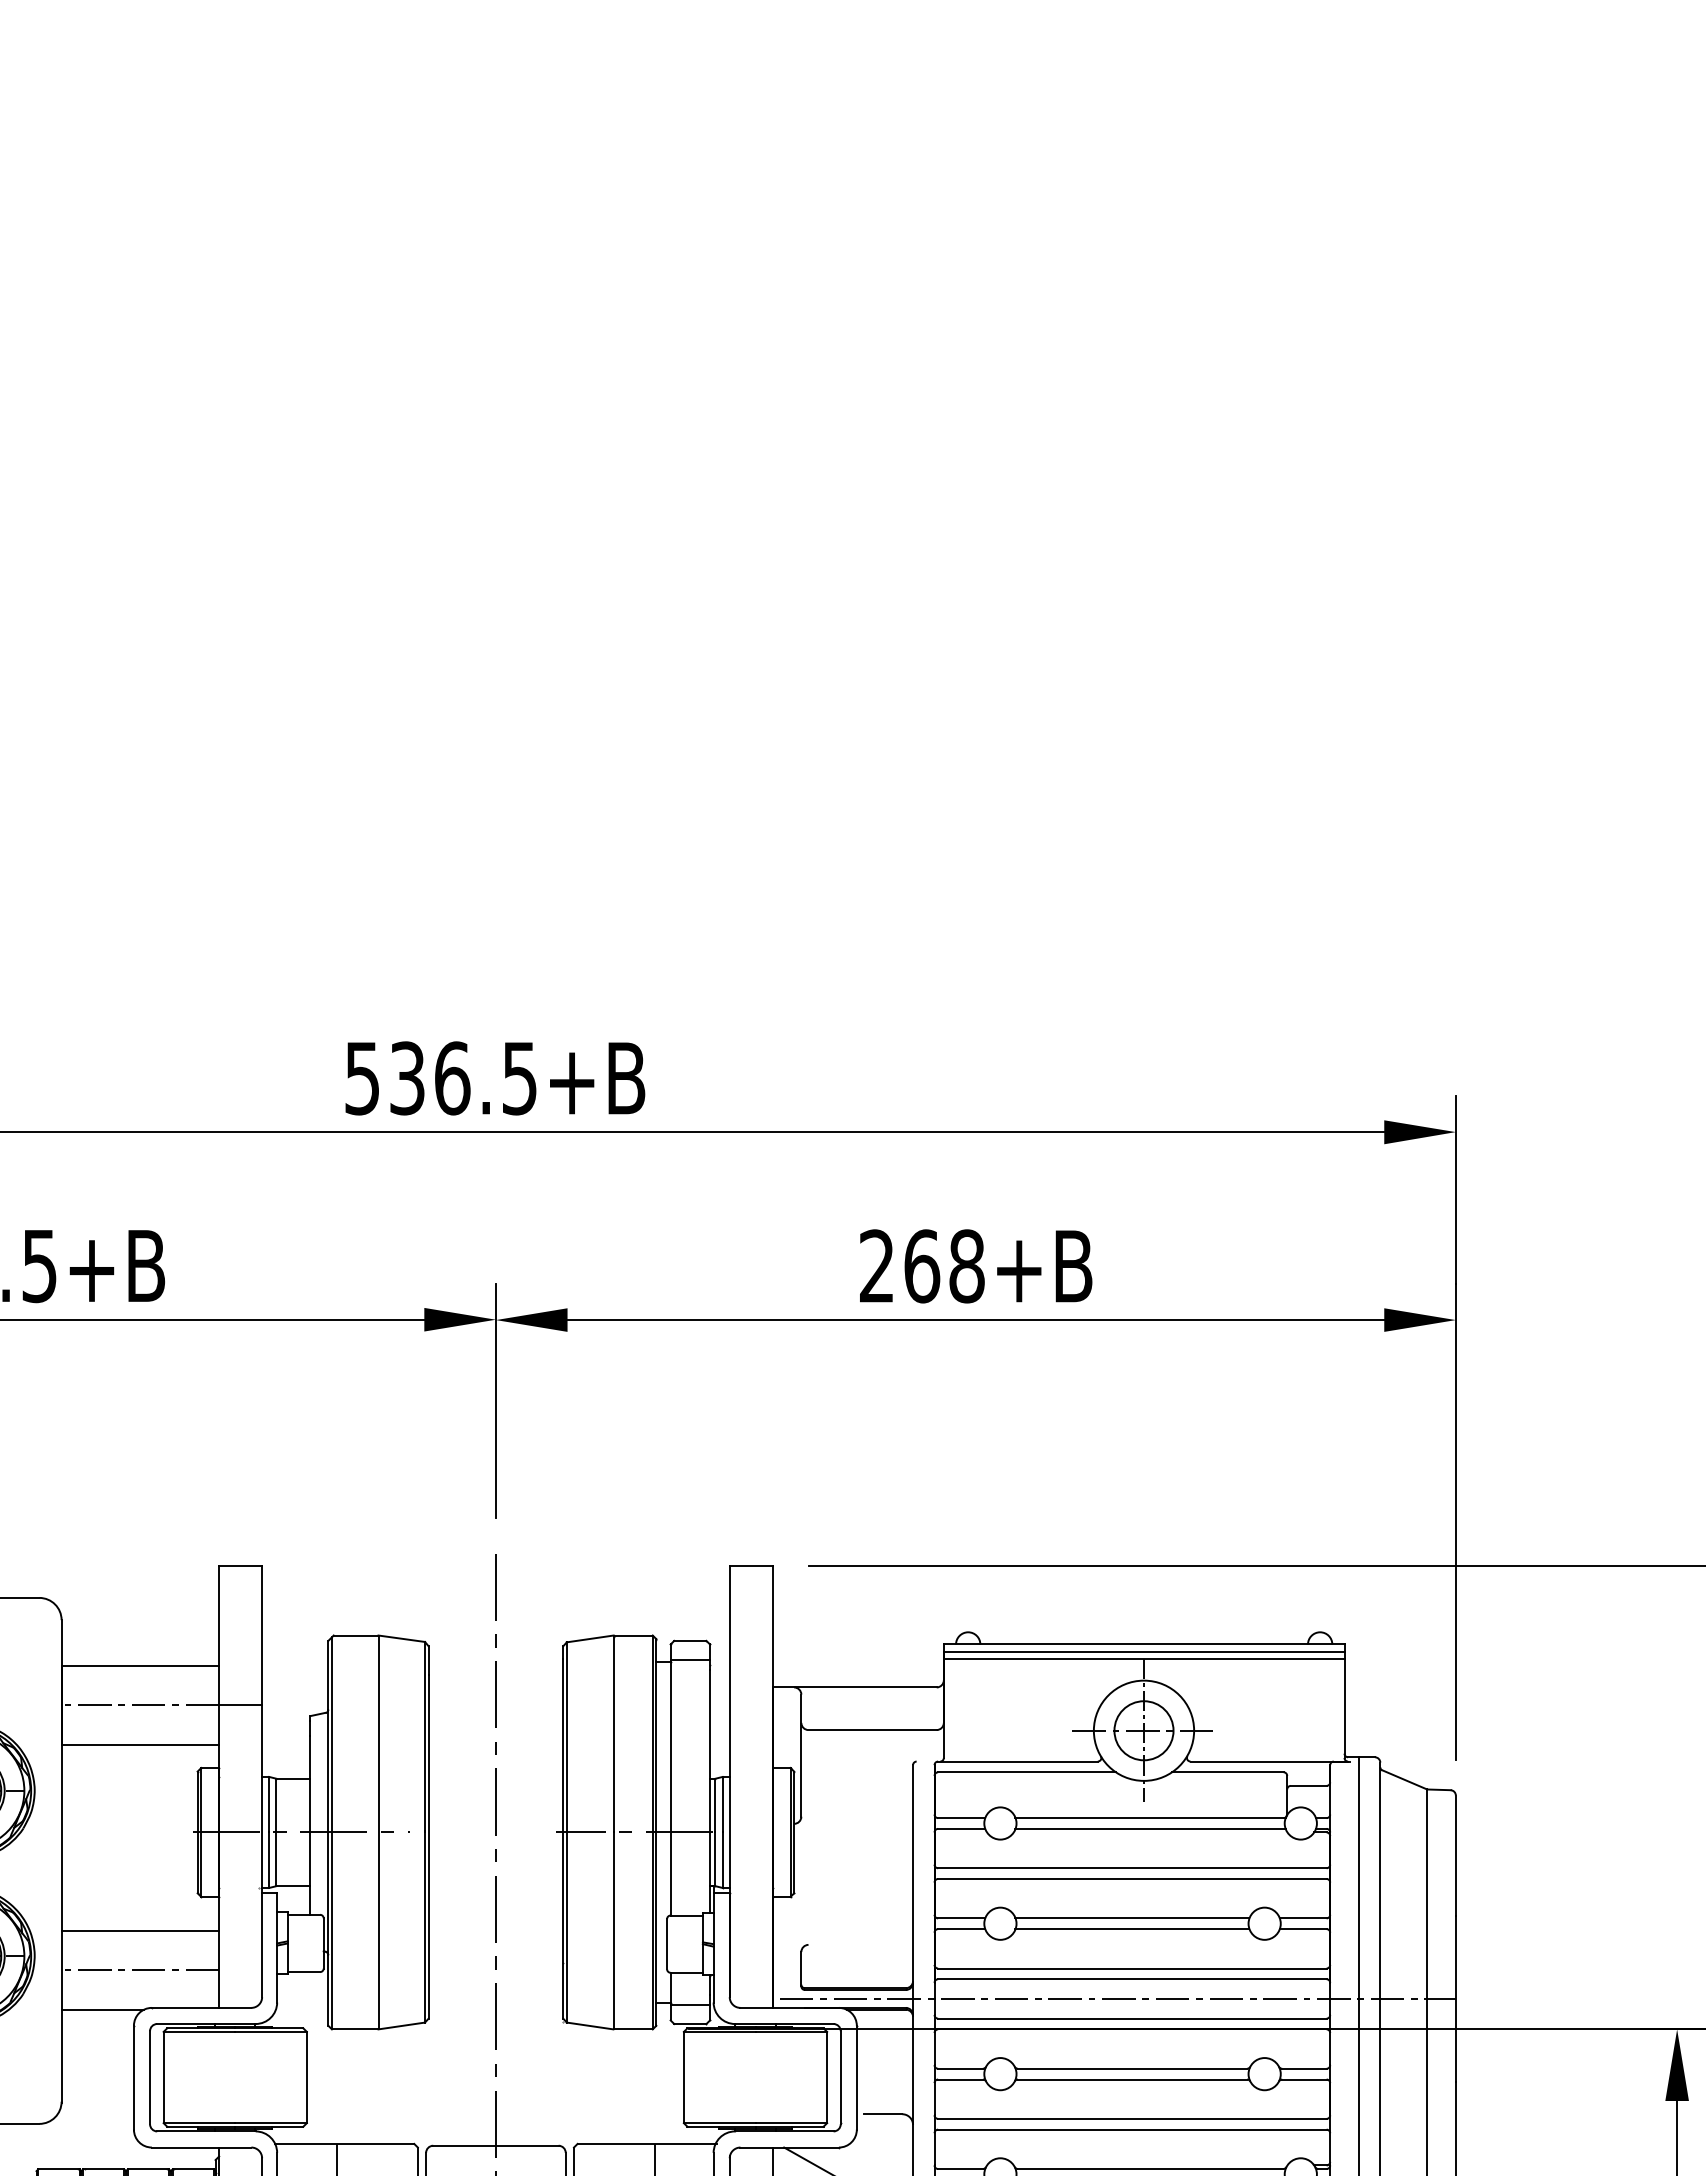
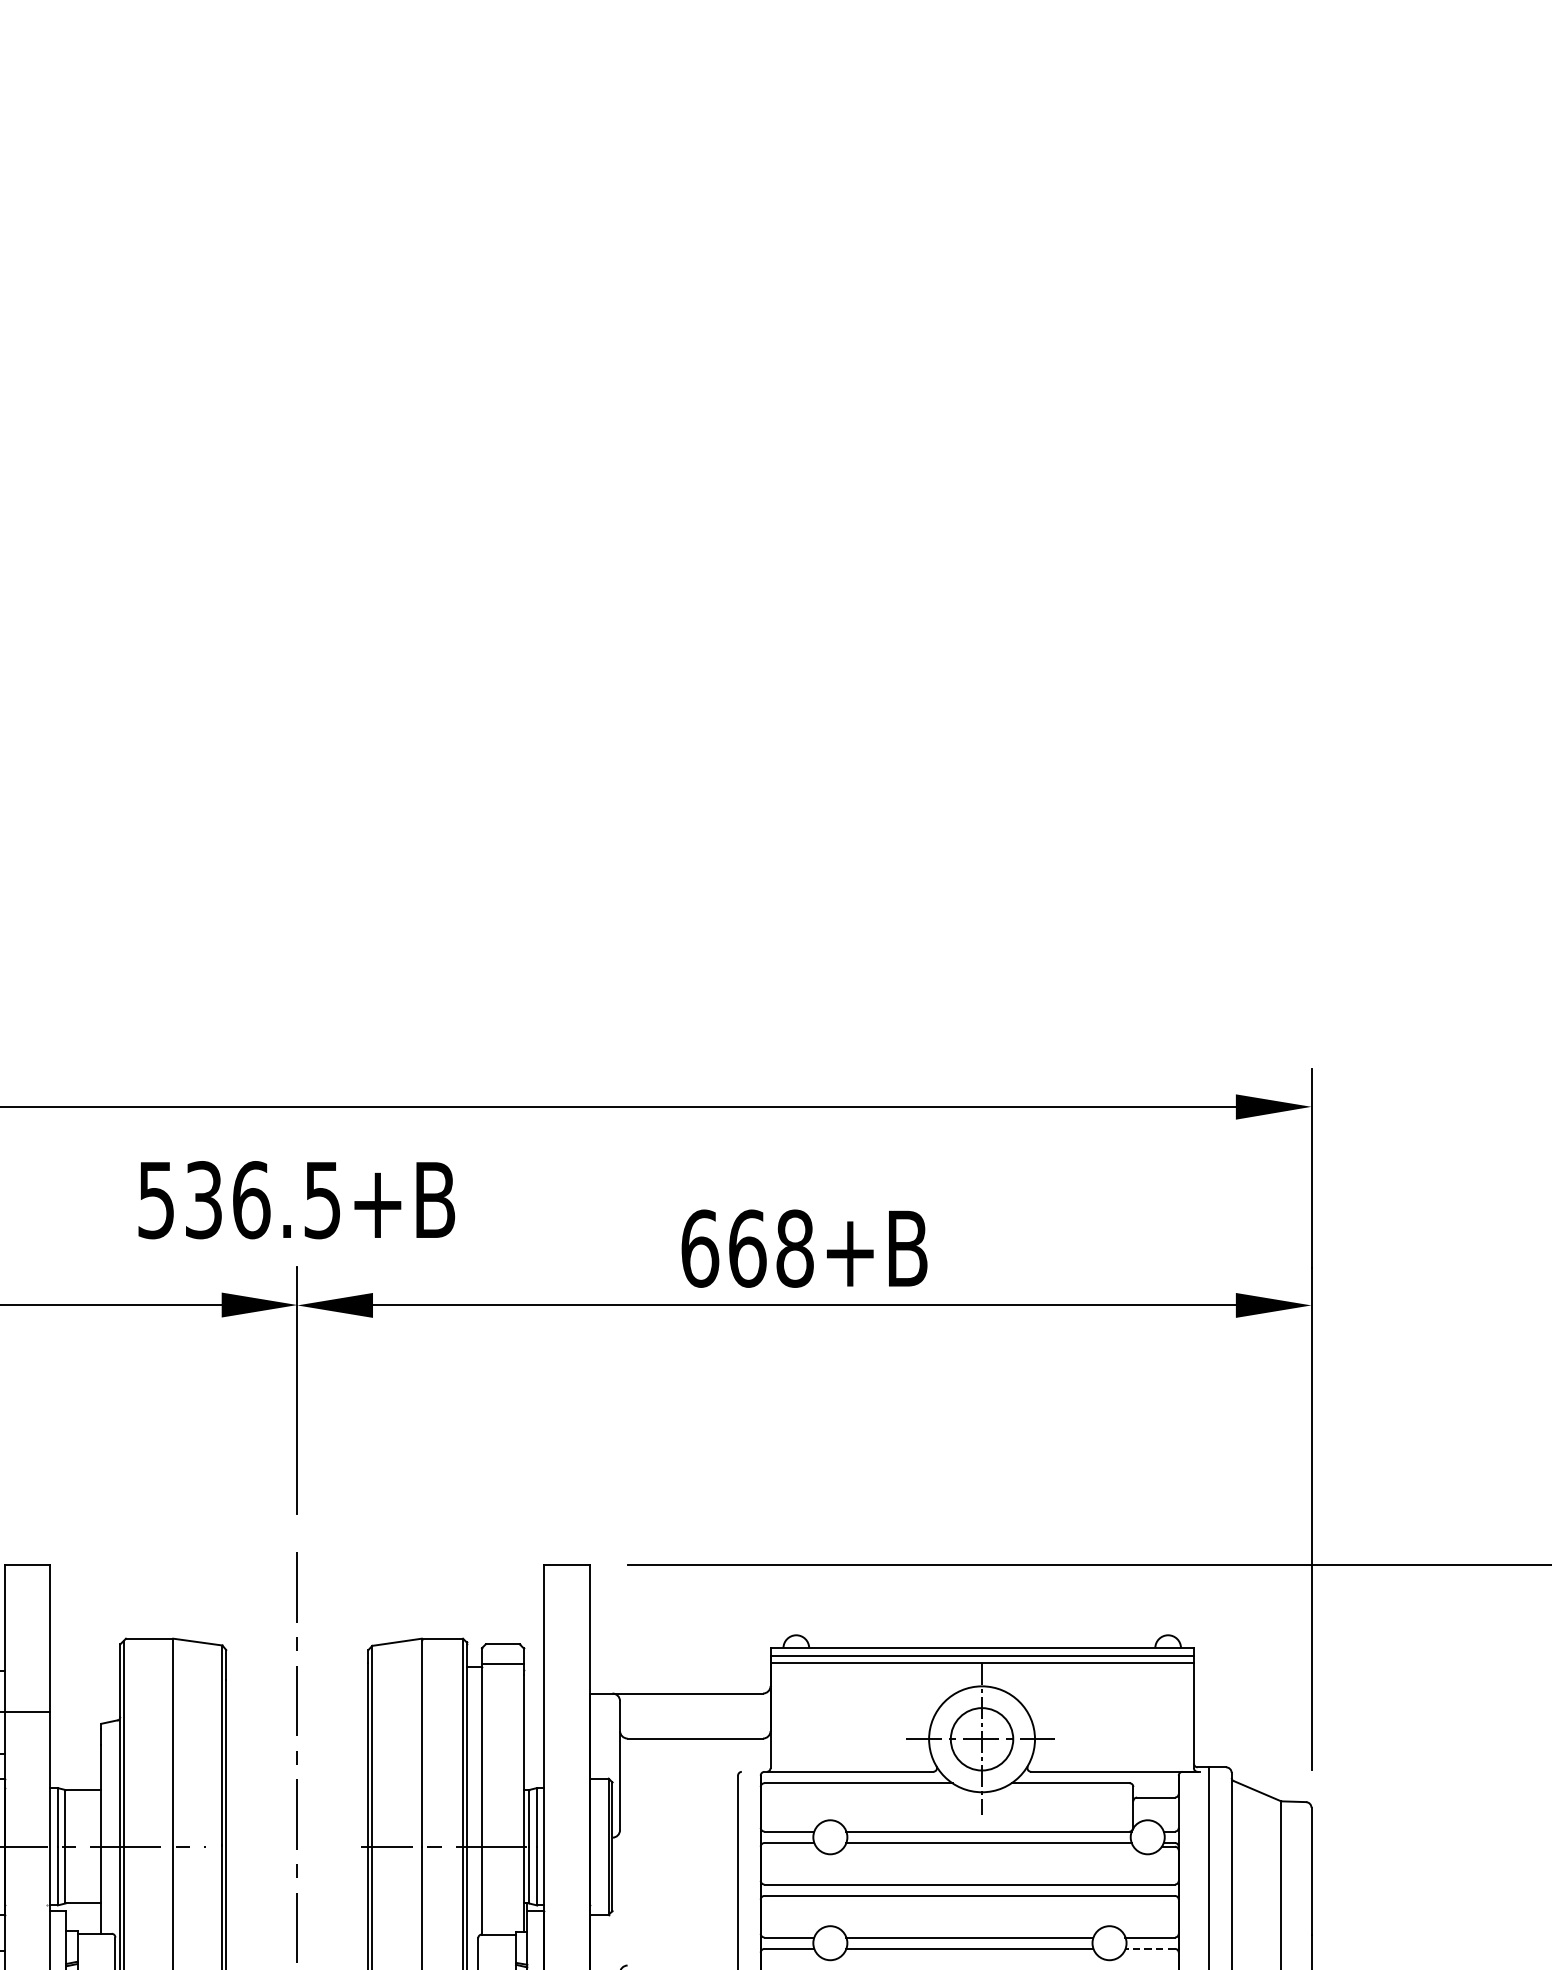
text: (495, 1078) -> (296, 1200), moved
text: (877, 1266) -> (700, 1248), 268+B -> 668+B
line: (1302, 1929) -> (1149, 1949), solid -> dashed

